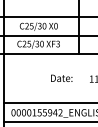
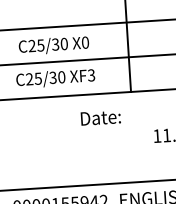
text: (61, 77) -> (100, 116), moved

